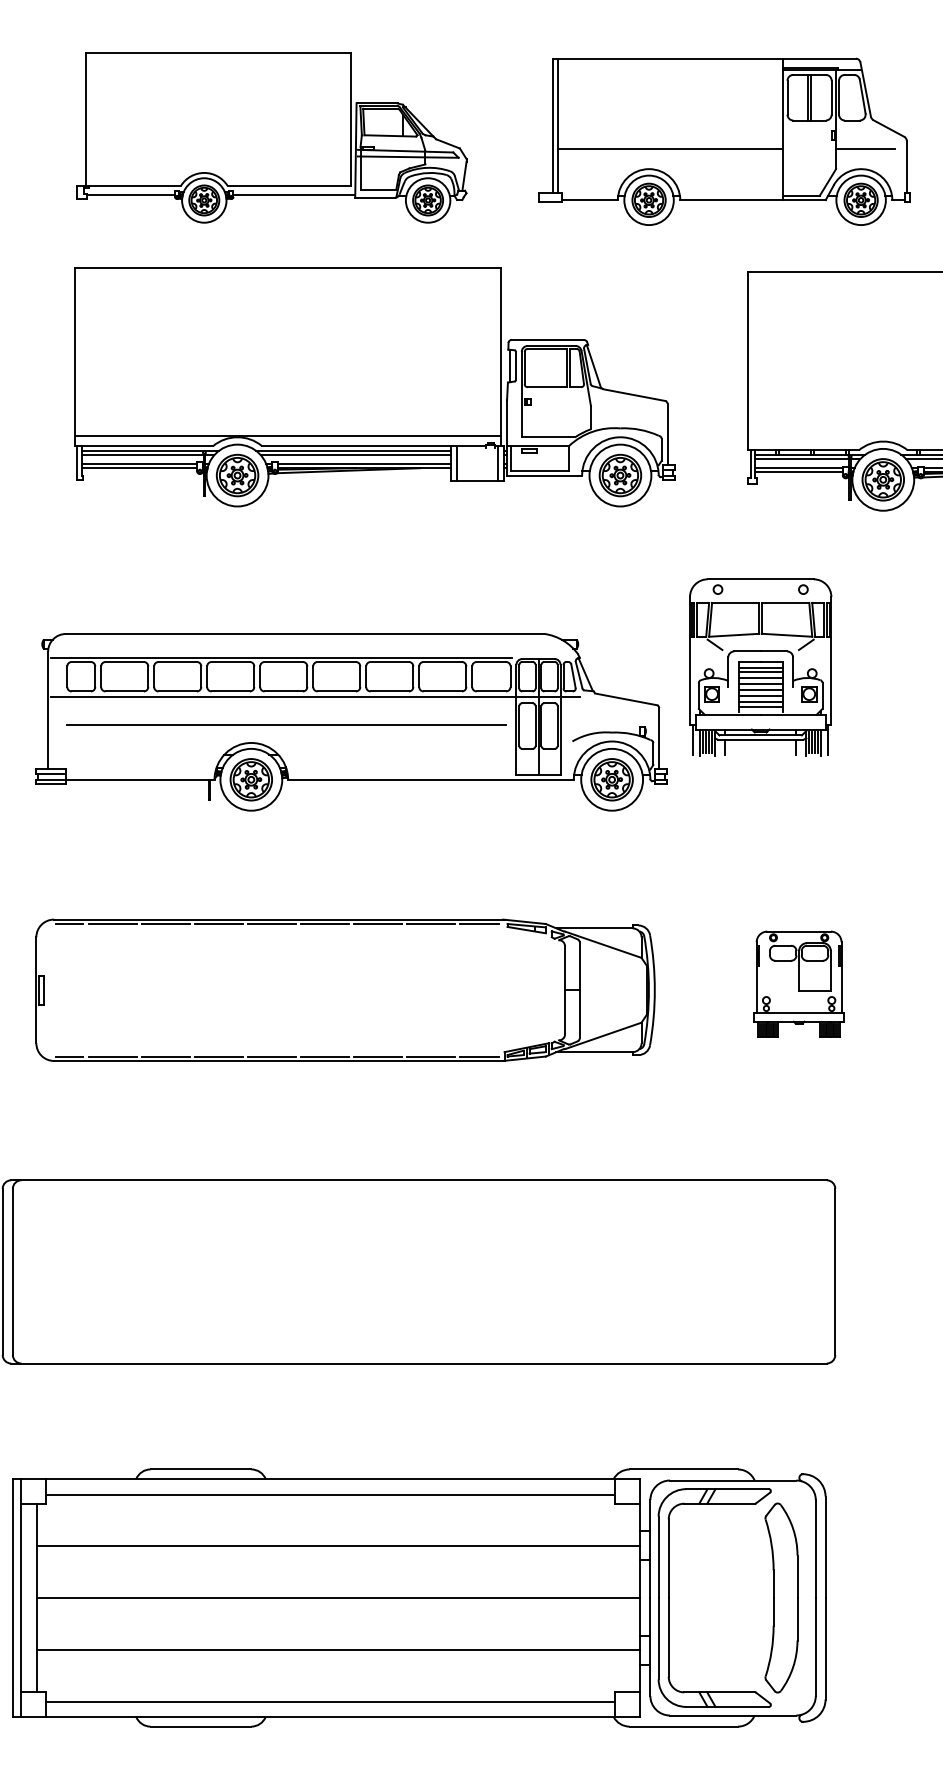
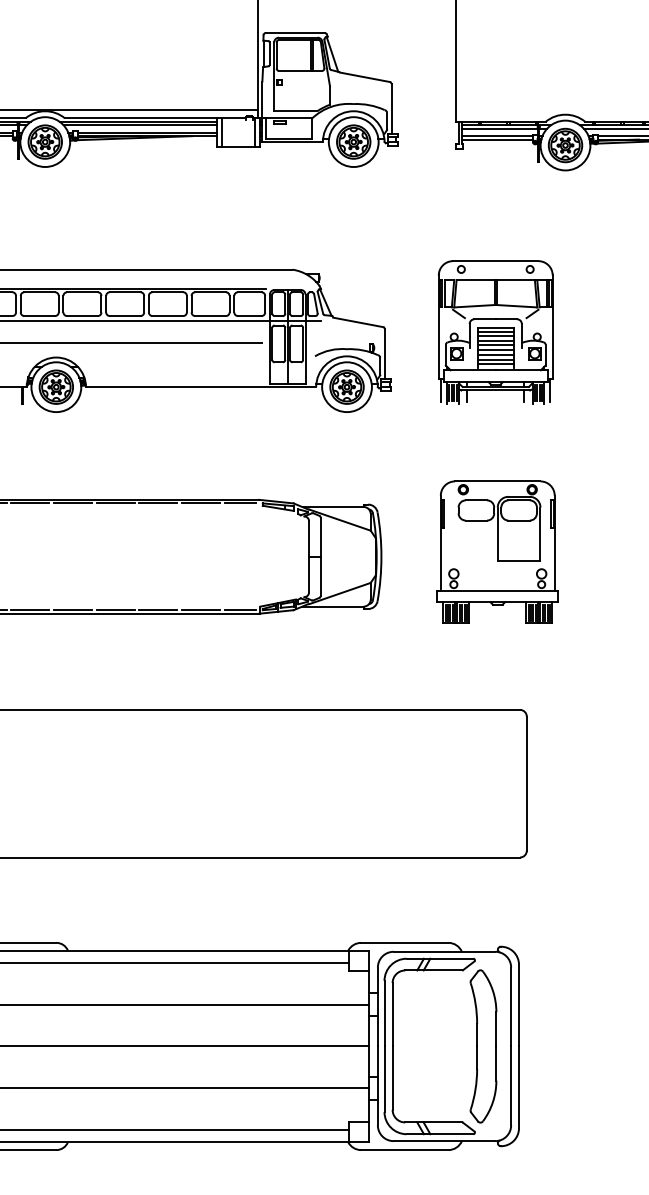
part: (760, 667) -> (495, 332), moved
part: (798, 983) -> (497, 551), size x1.67

